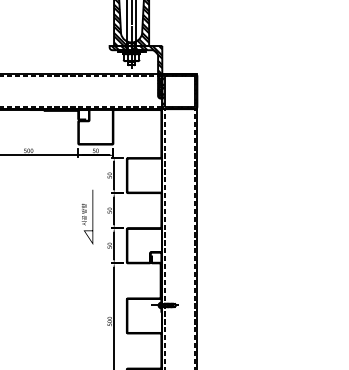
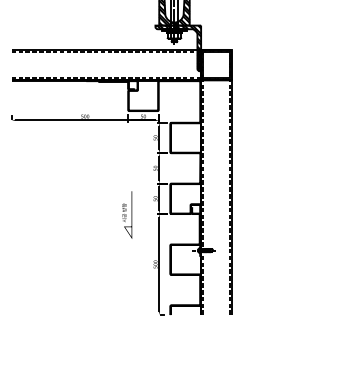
text: (87, 216) -> (127, 214), moved

